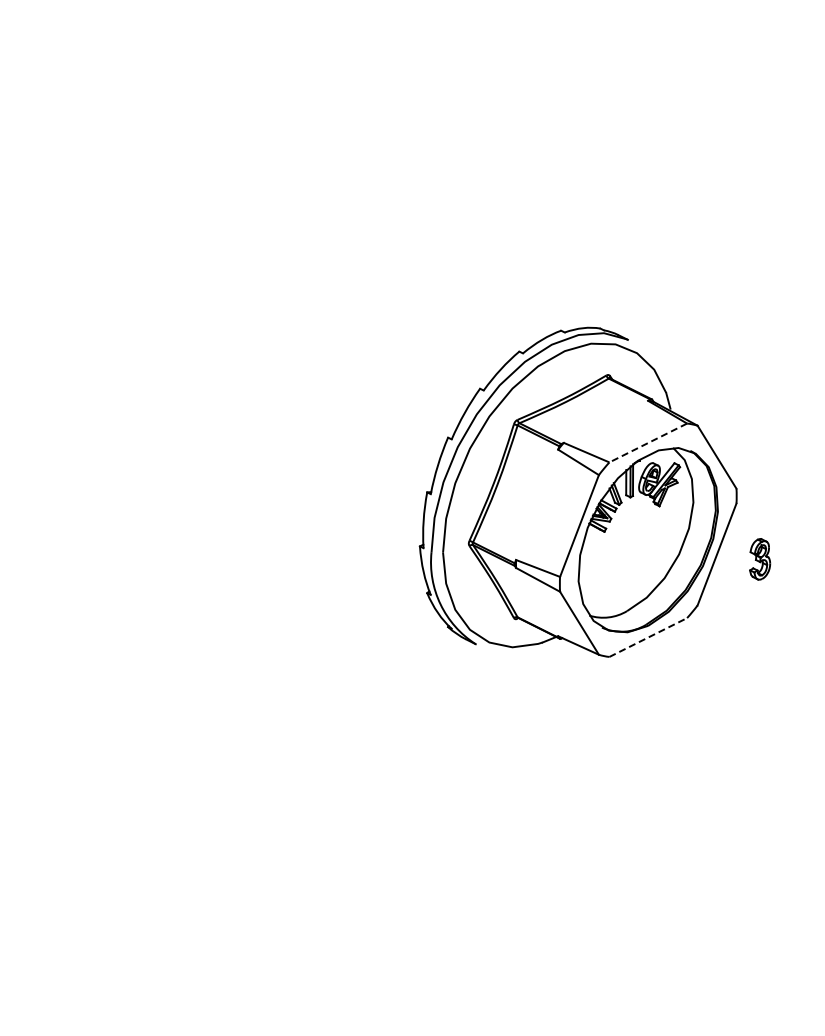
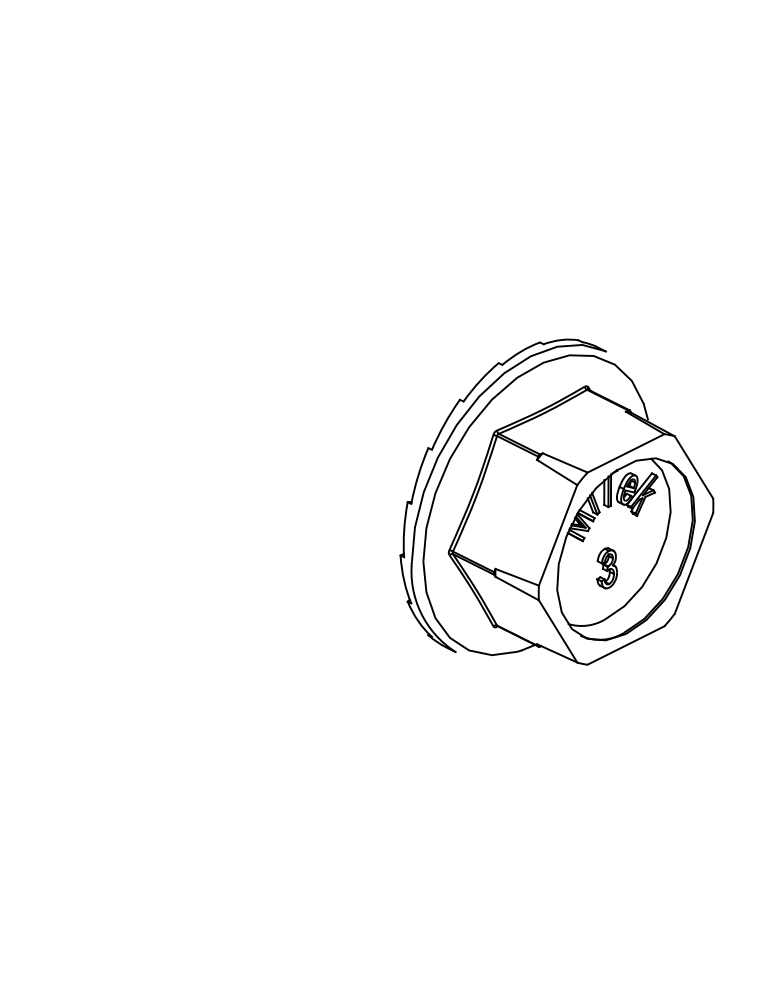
line: (647, 443) -> (625, 453), dashed -> solid
part: (760, 559) -> (607, 568), moved
line: (648, 637) -> (626, 645), dashed -> solid

